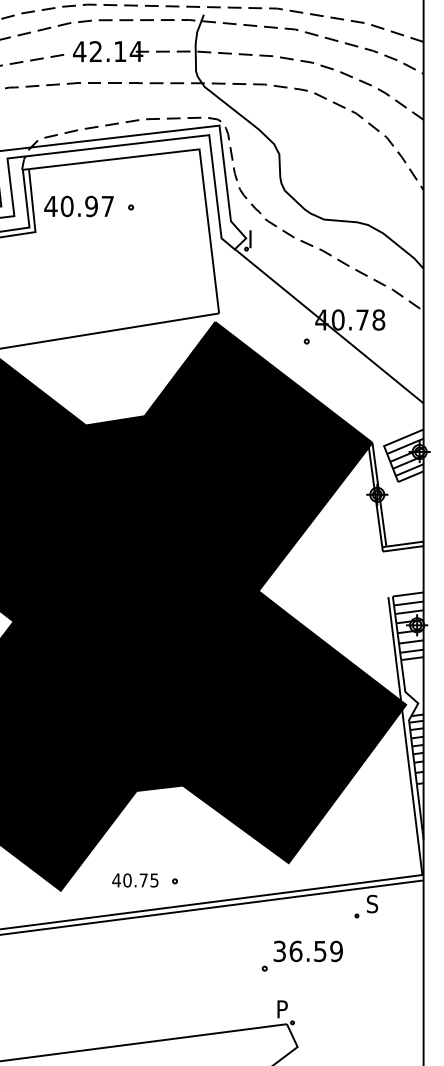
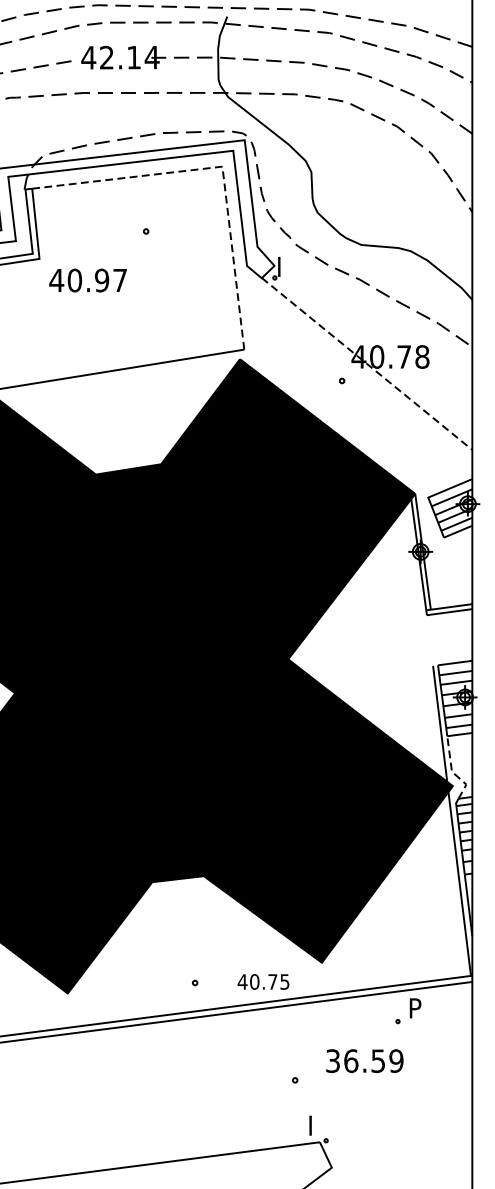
line: (196, 149) -> (219, 166), solid -> dashed
text: (78, 206) -> (87, 280), moved
line: (329, 326) -> (367, 364), solid -> dashed
line: (405, 691) -> (452, 771), solid -> dashed
text: (135, 880) -> (263, 982), moved
text: (372, 903) -> (415, 1007), S -> P
text: (307, 951) -> (364, 1061), moved
text: (283, 1005) -> (316, 1121), P -> I

